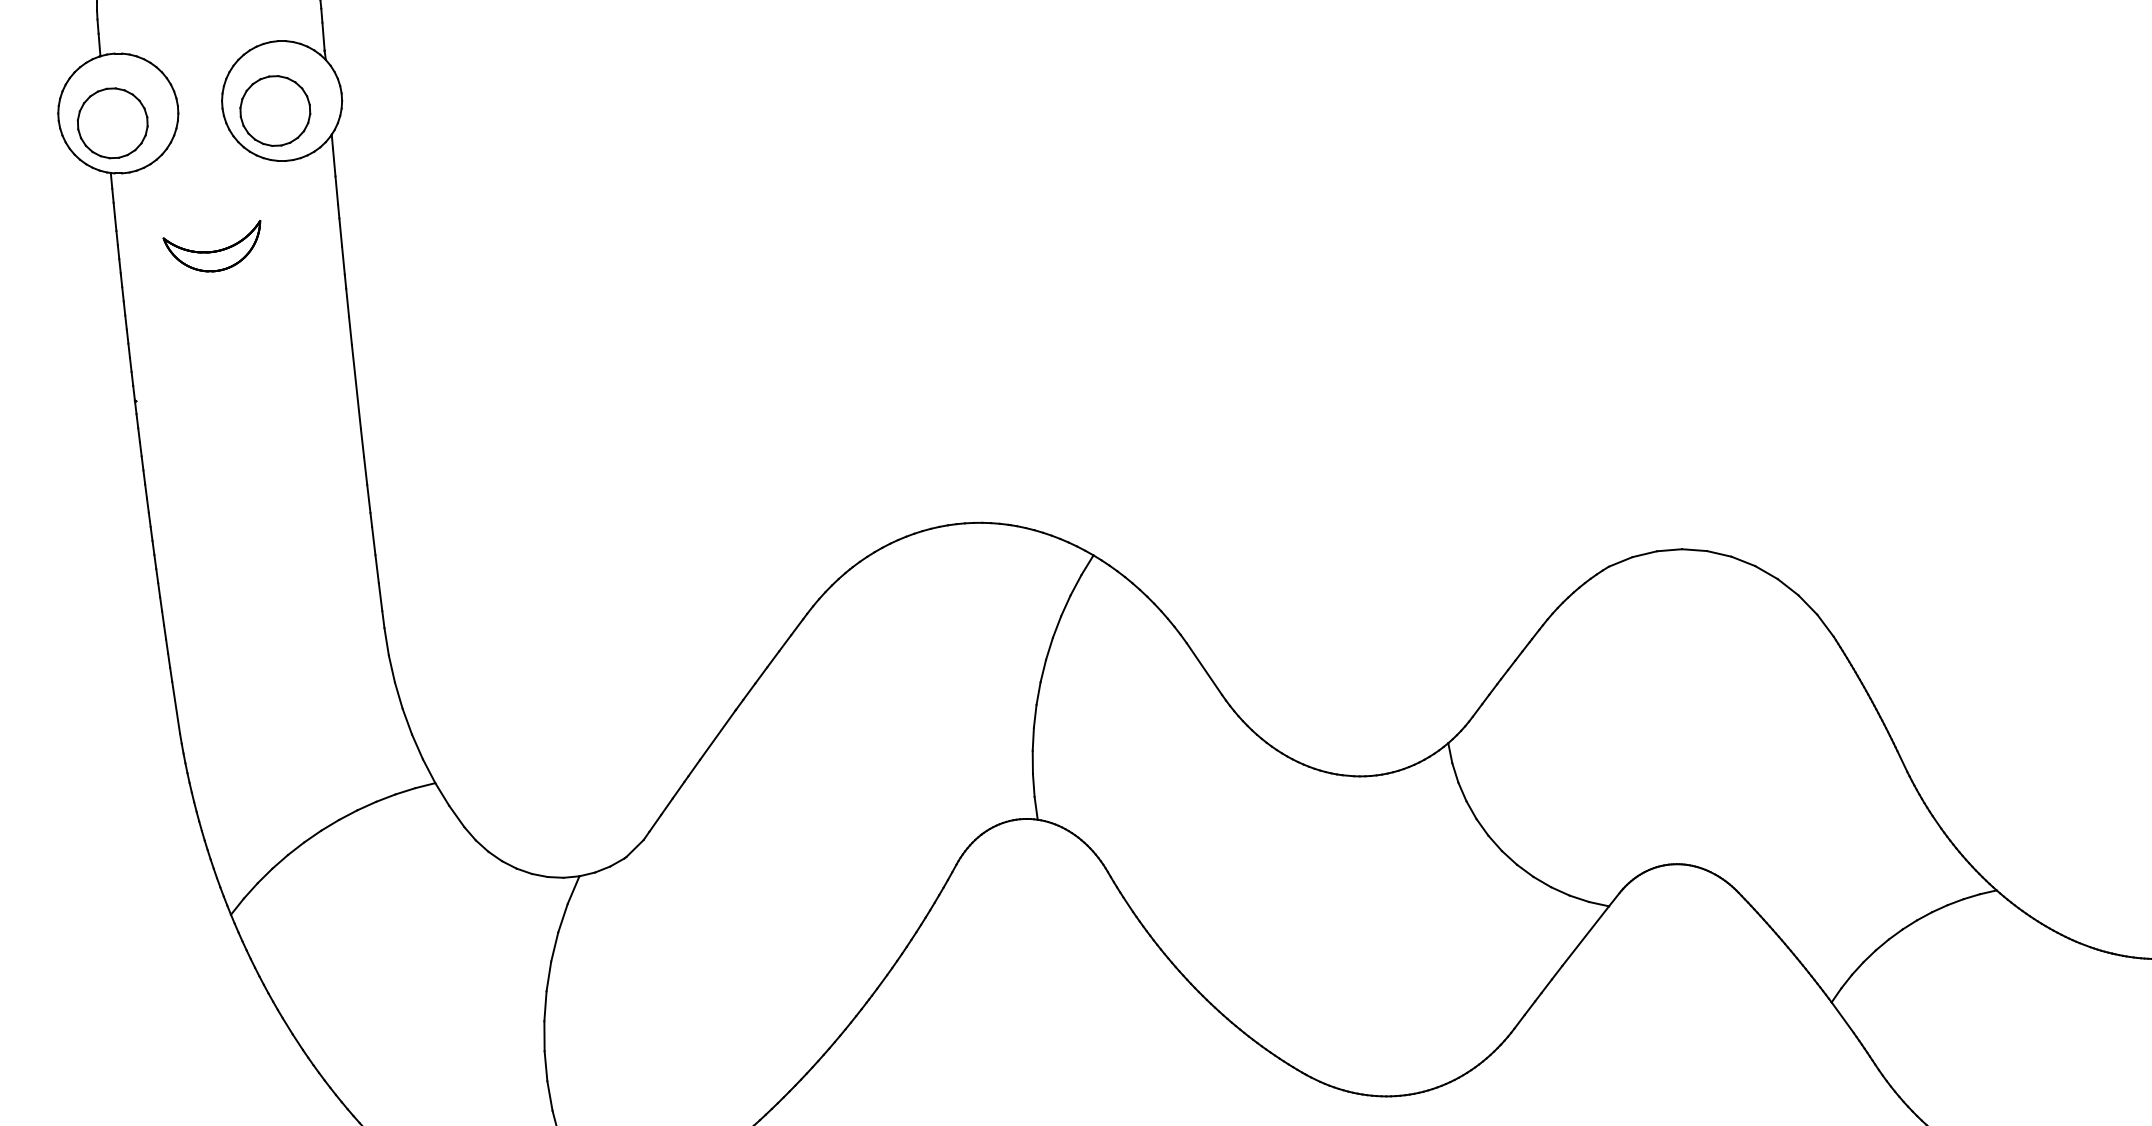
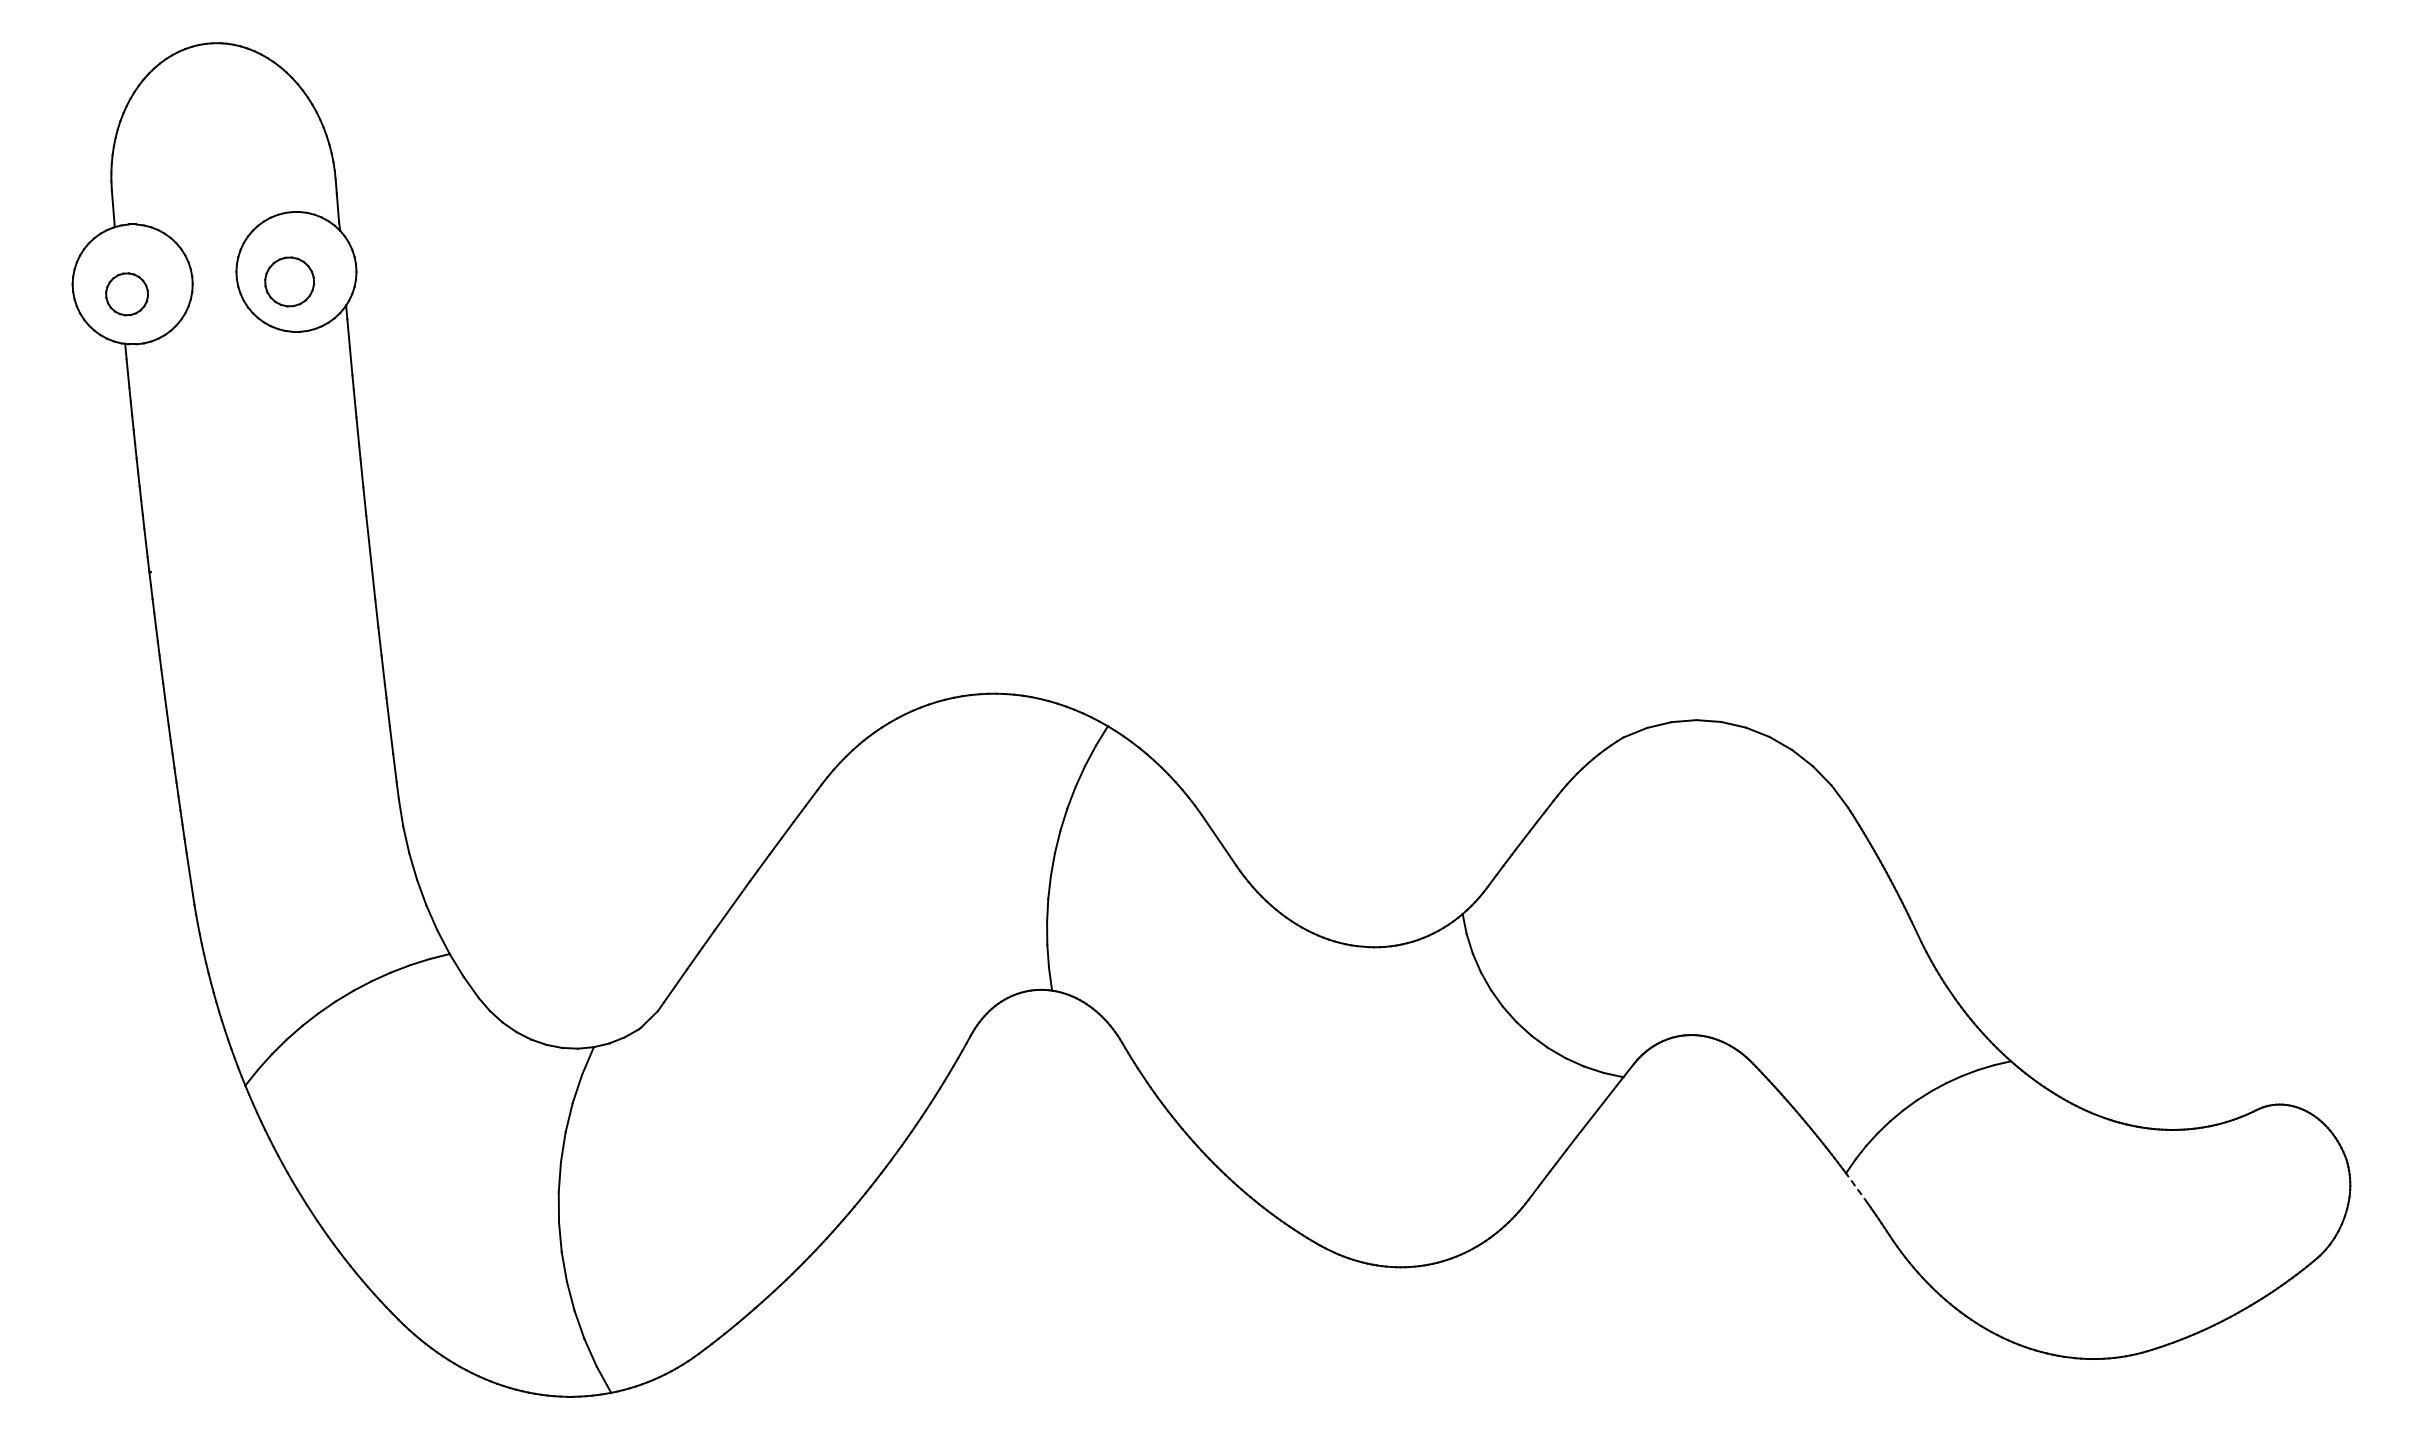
part: (275, 110) -> (289, 281), size x0.7
part: (112, 123) -> (126, 294), size x0.6
part: (212, 245) -> (226, 416), removed
line: (1843, 1017) -> (1857, 1188), solid -> dashed

